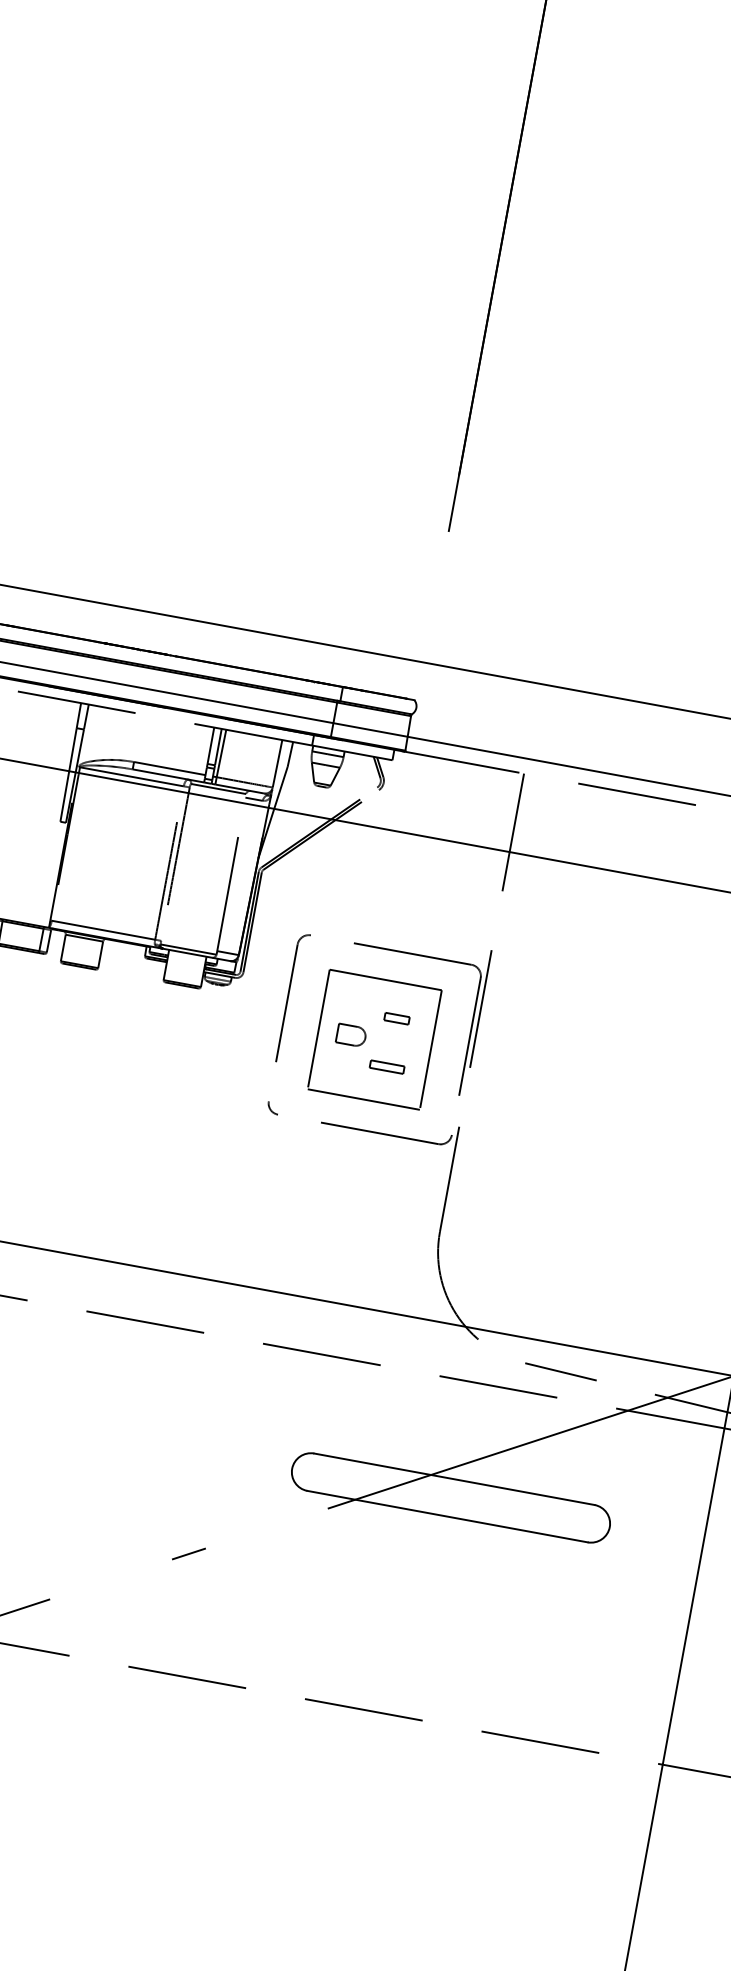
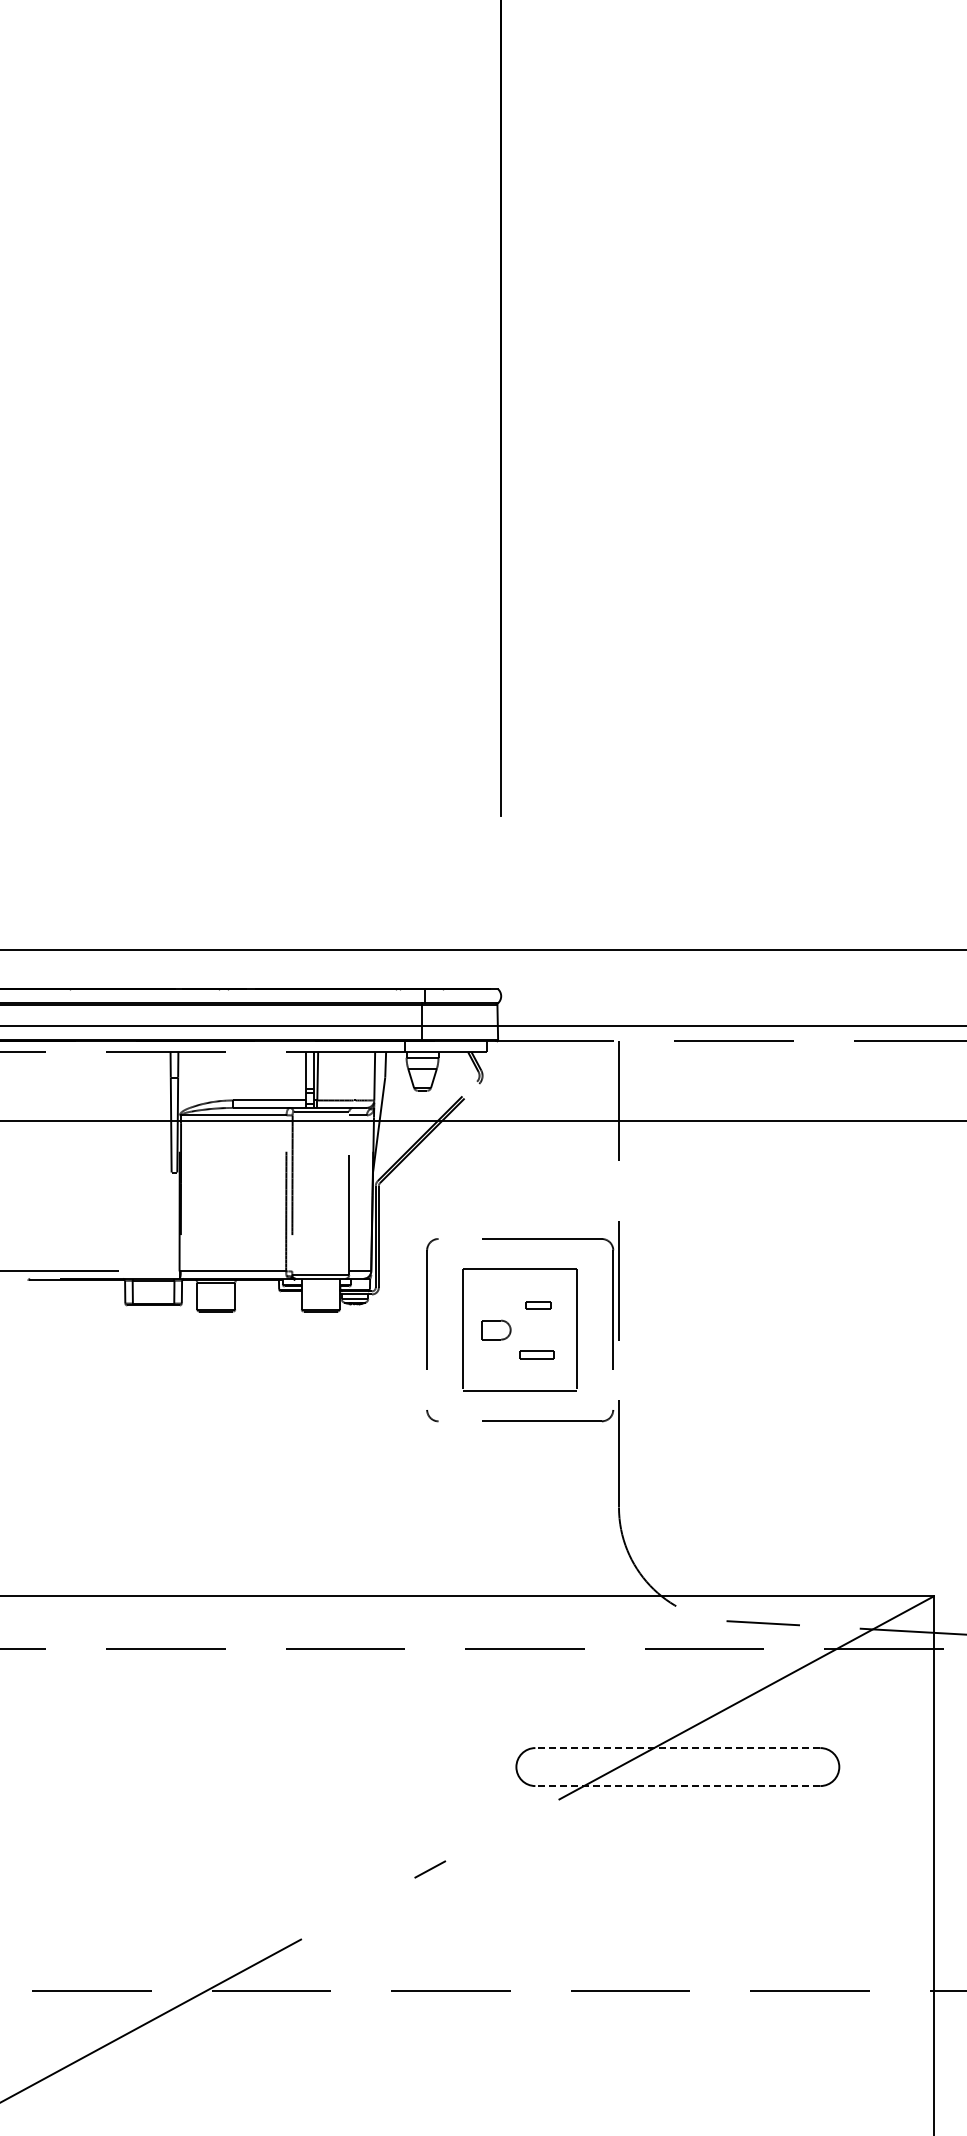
line: (453, 1479) -> (677, 1748), solid -> dashed
line: (447, 1516) -> (677, 1786), solid -> dashed

